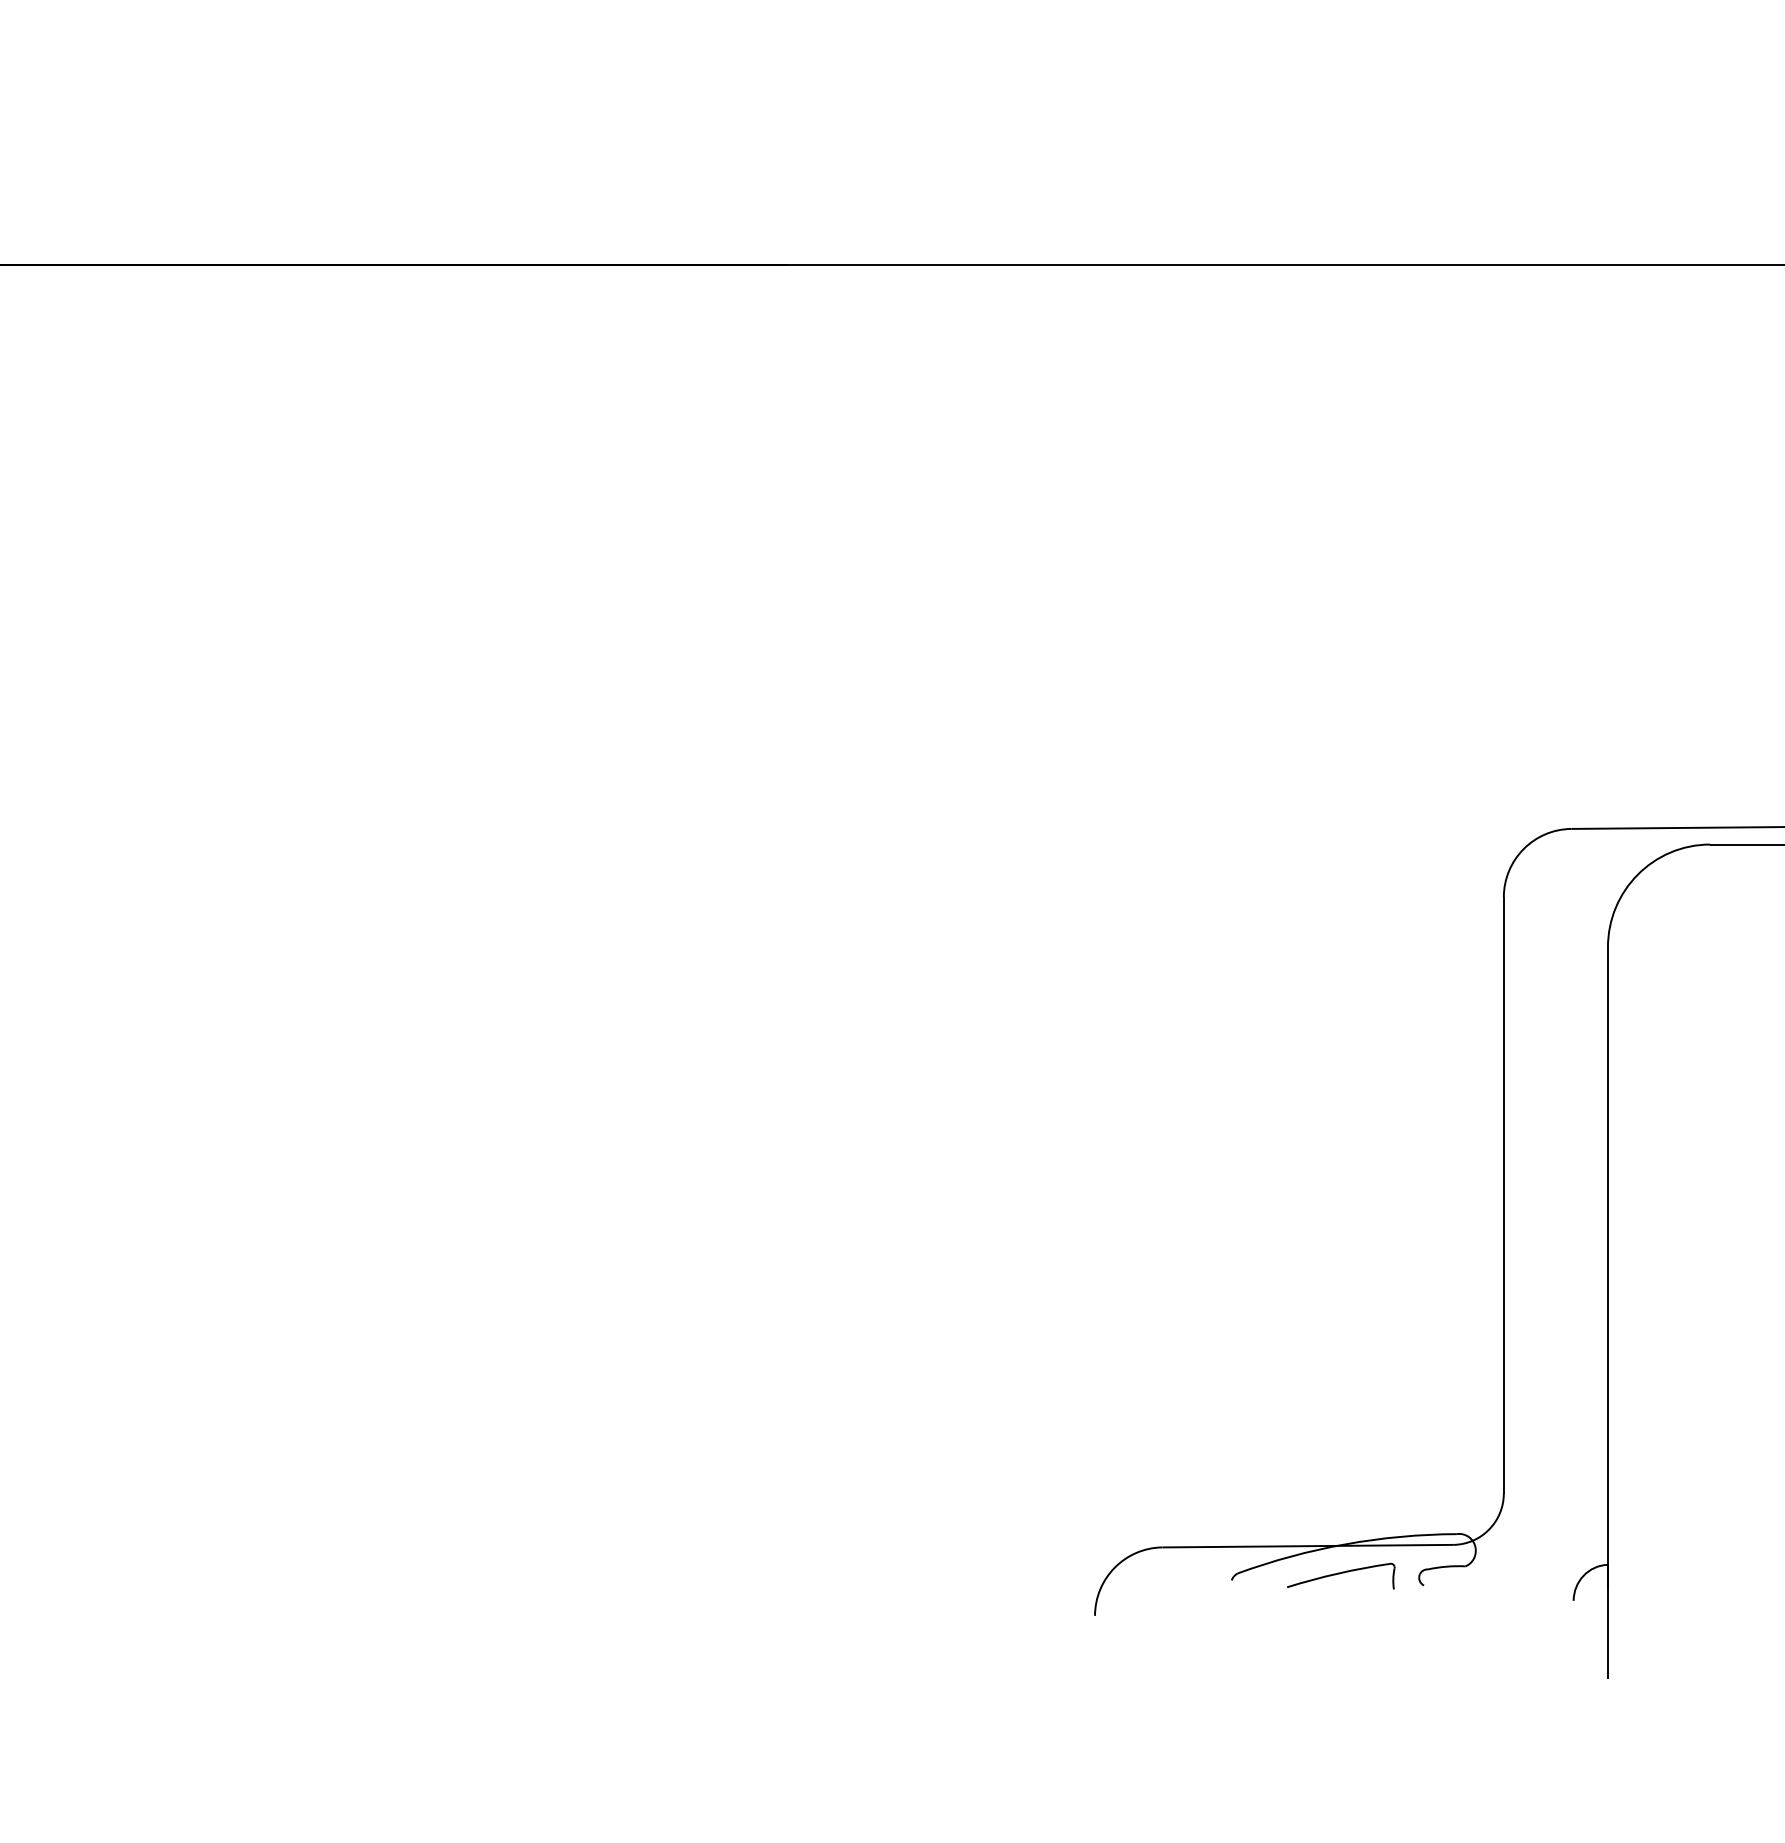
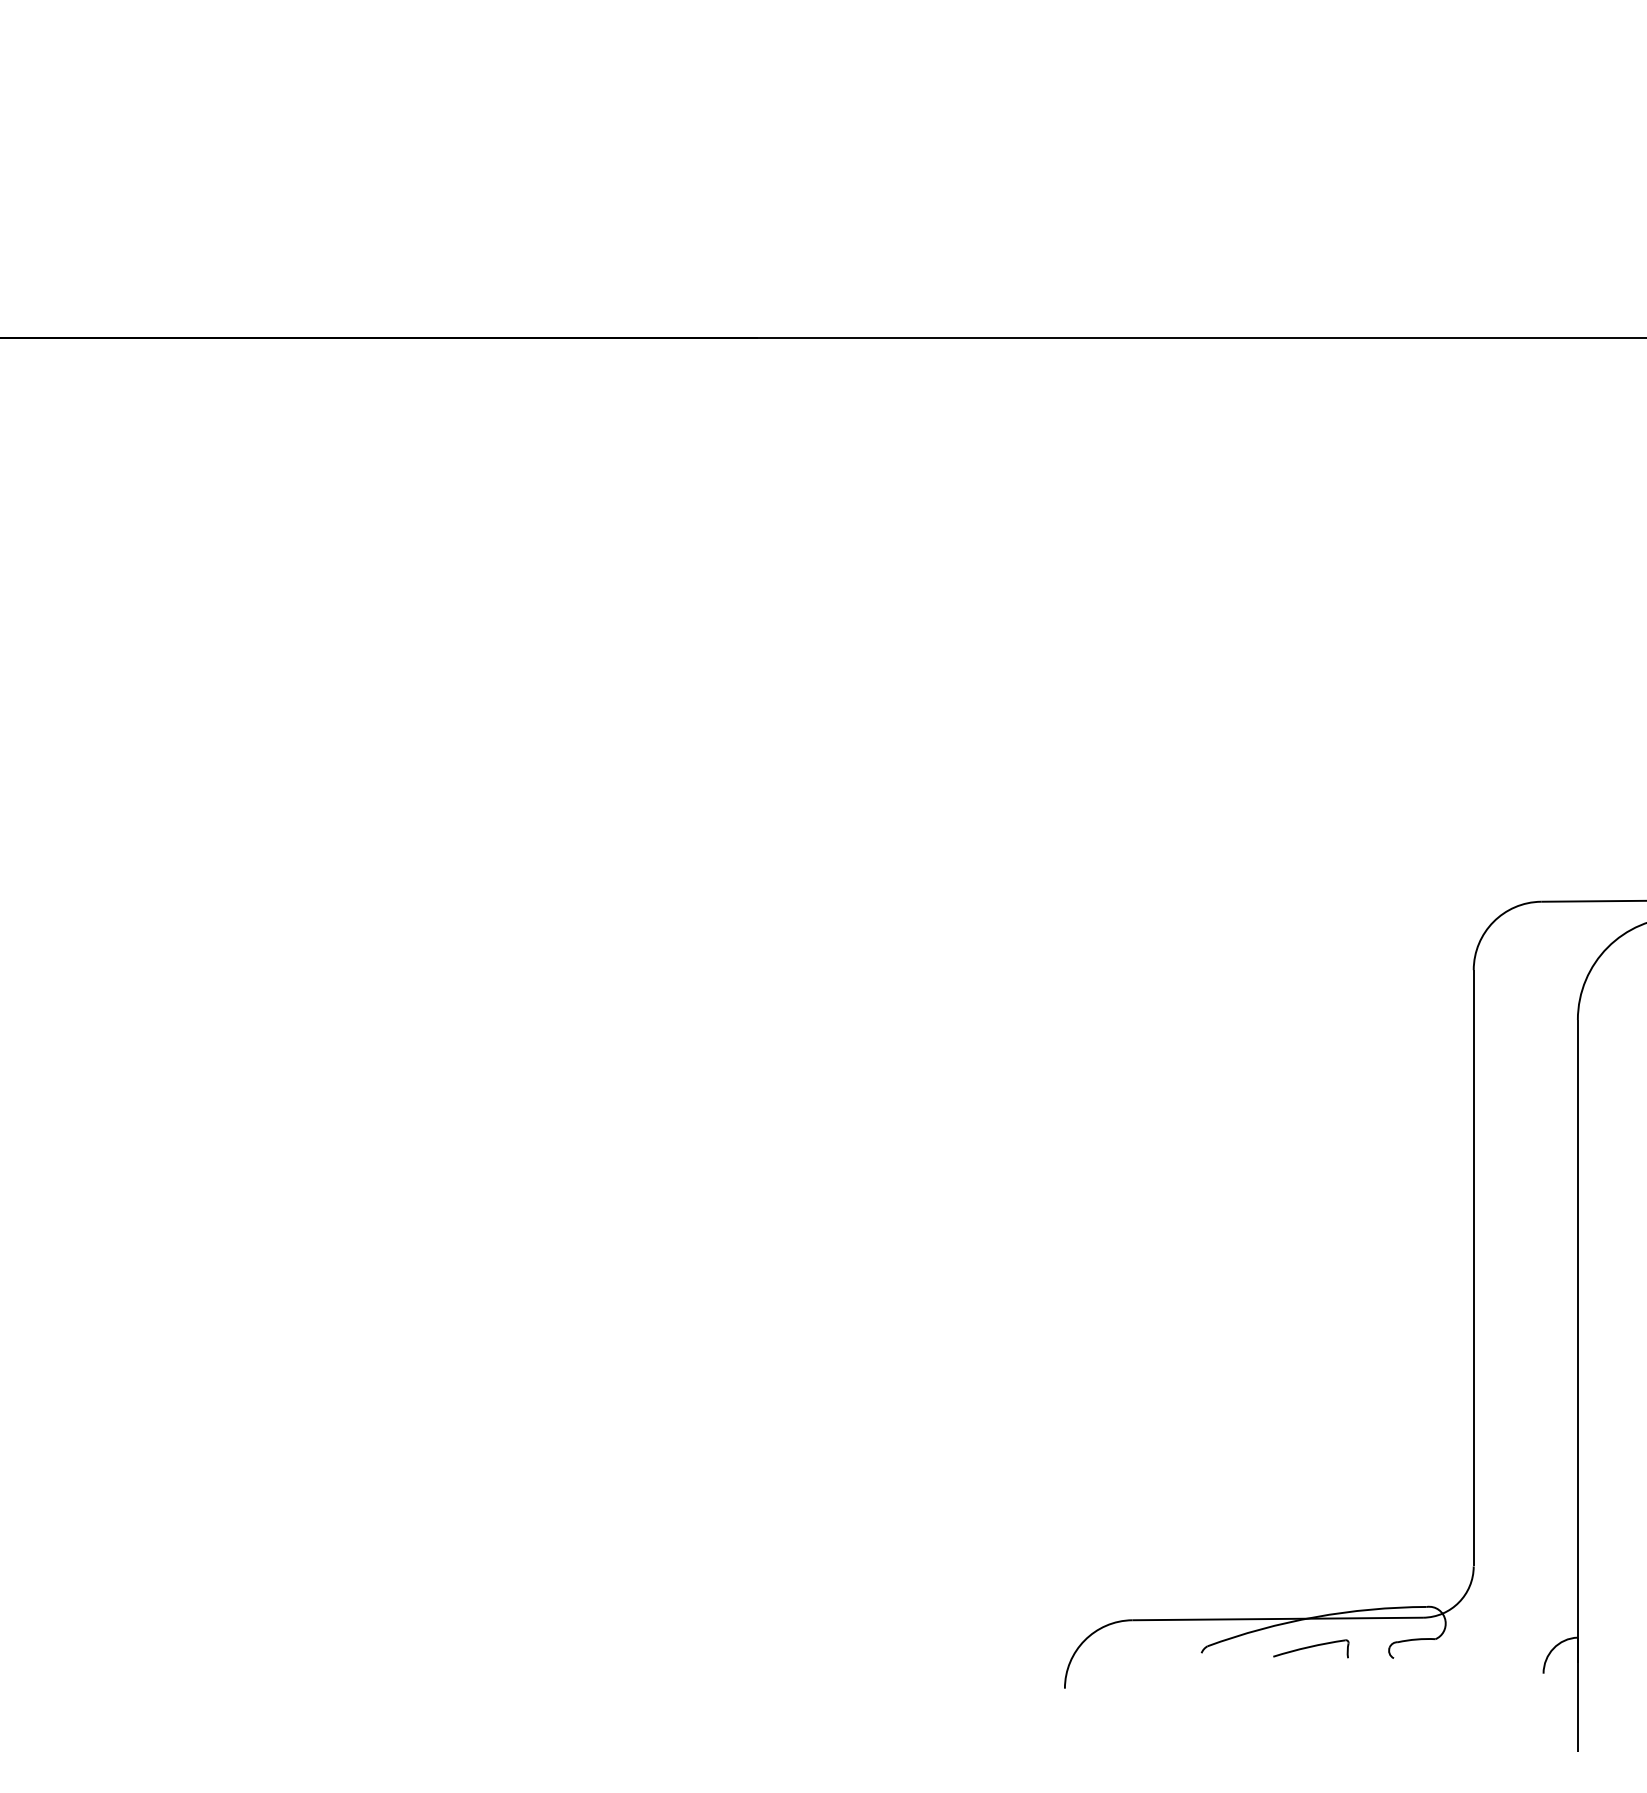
part: (1341, 1575) -> (1311, 1648), size x0.7

